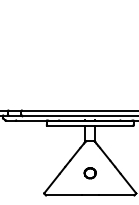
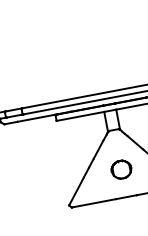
part: (89, 173) -> (120, 170), size x1.4

